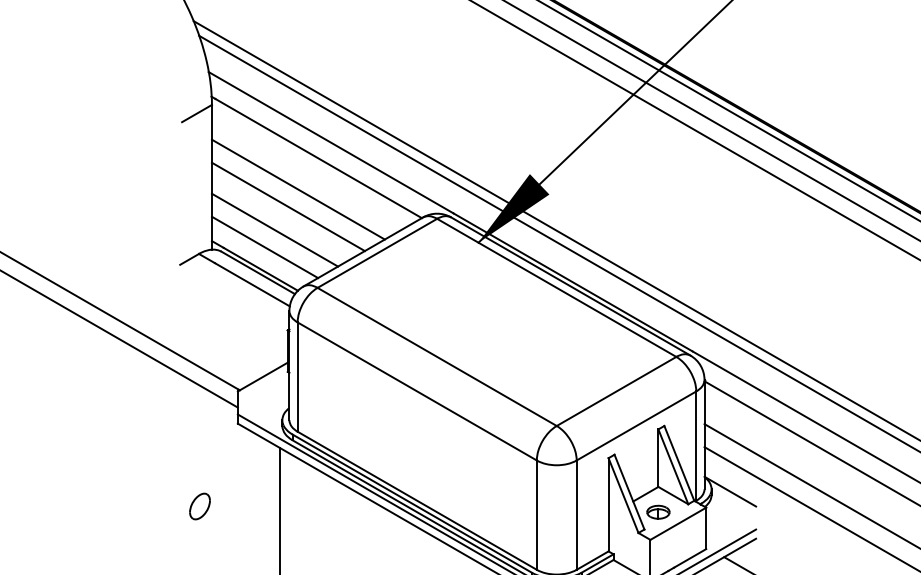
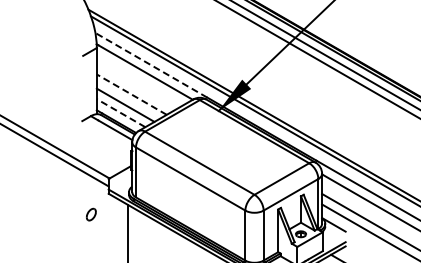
line: (331, 143) -> (151, 65), solid -> dashed
line: (296, 189) -> (135, 86), removed
line: (287, 206) -> (131, 94), solid -> dashed
line: (263, 245) -> (120, 112), solid -> dashed
part: (200, 506) -> (91, 214), moved

